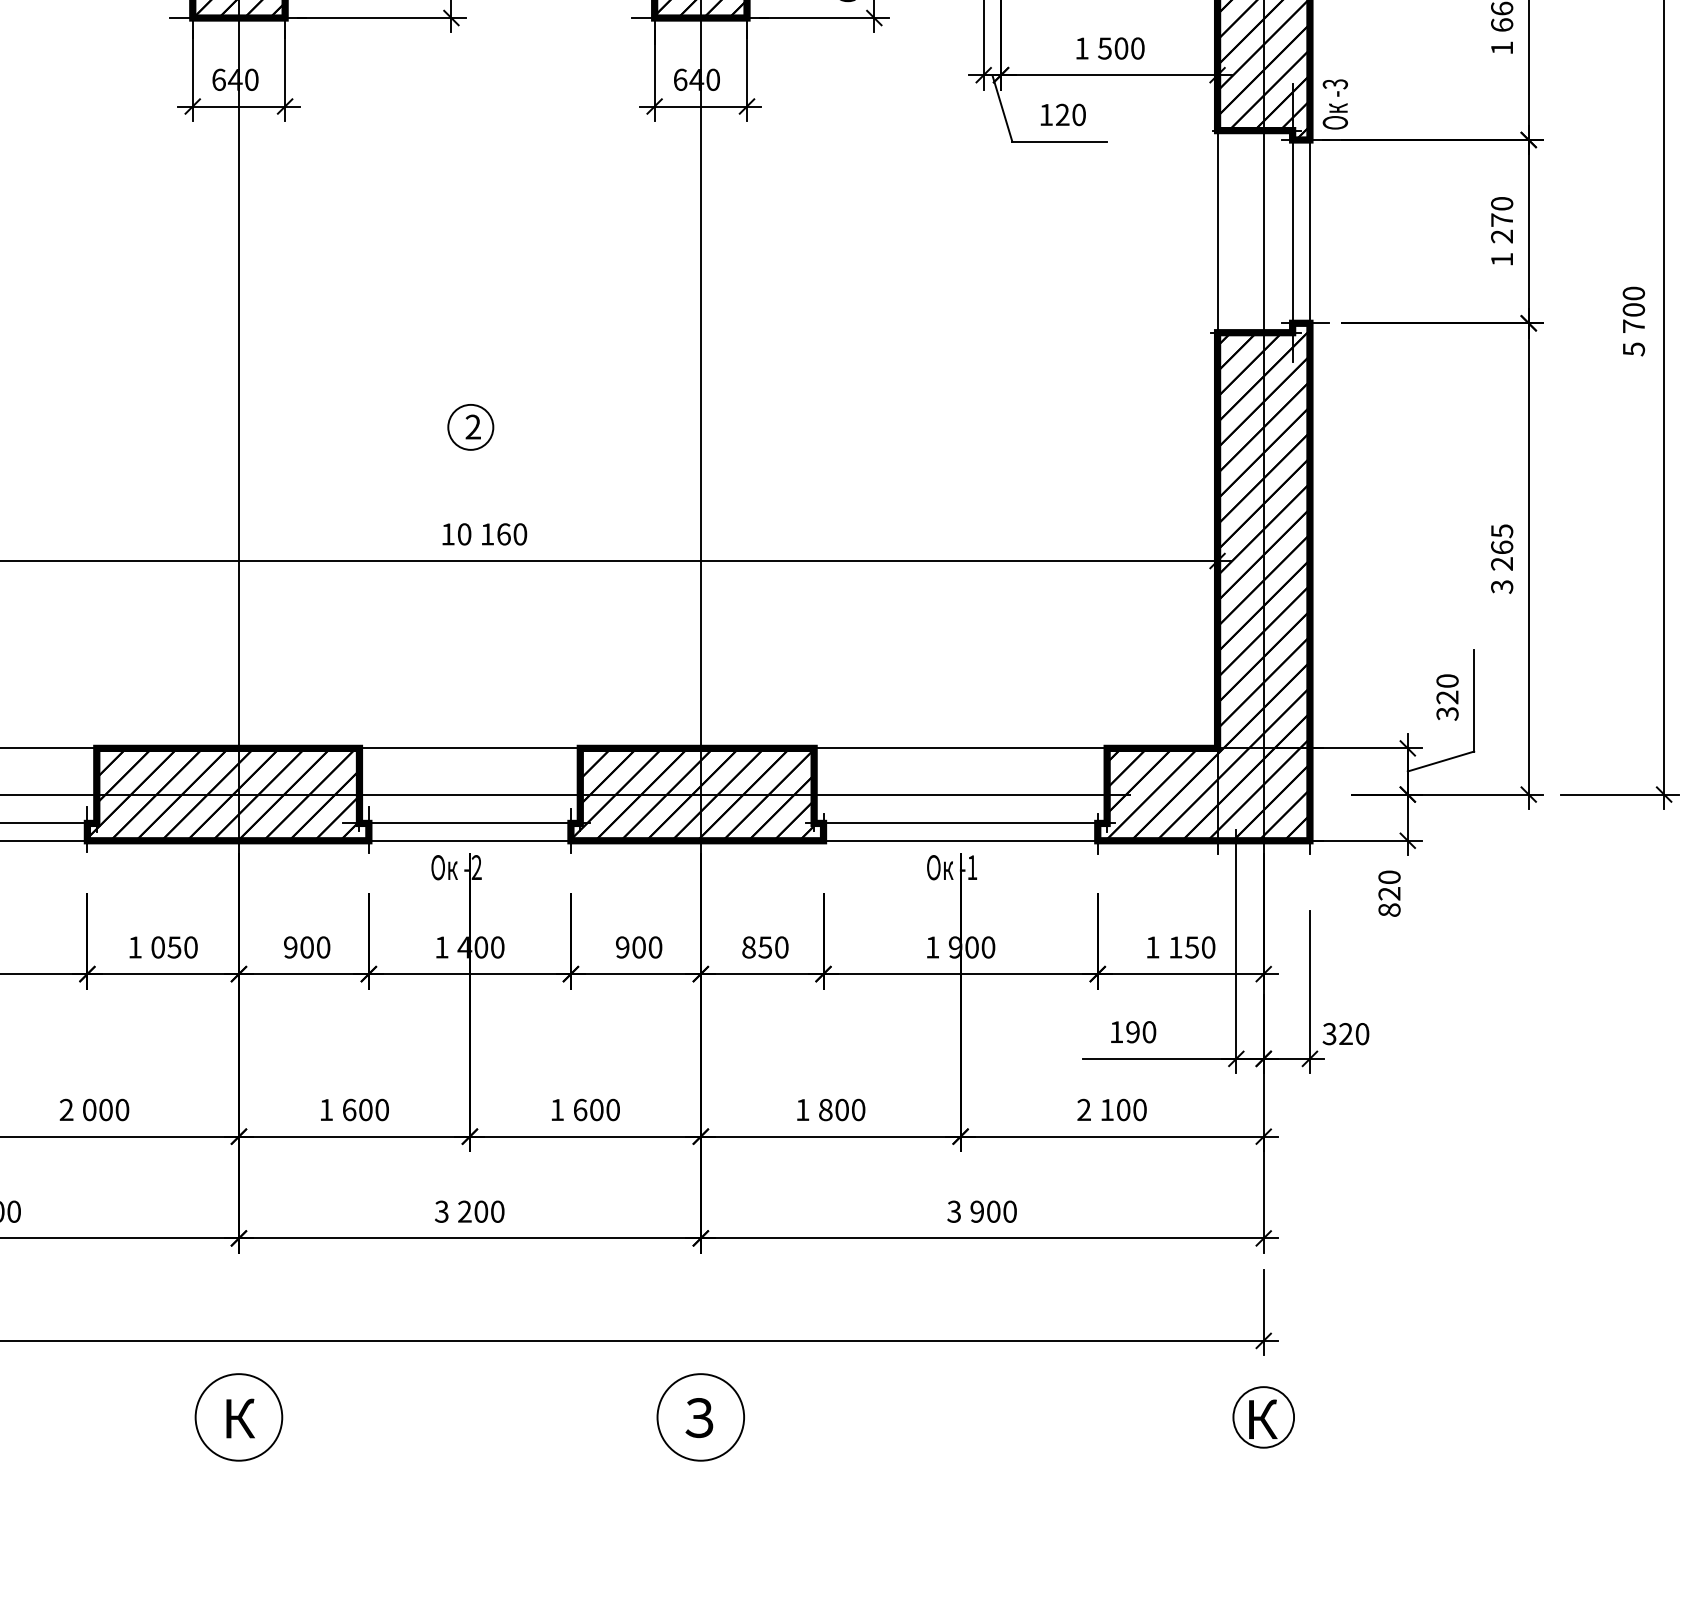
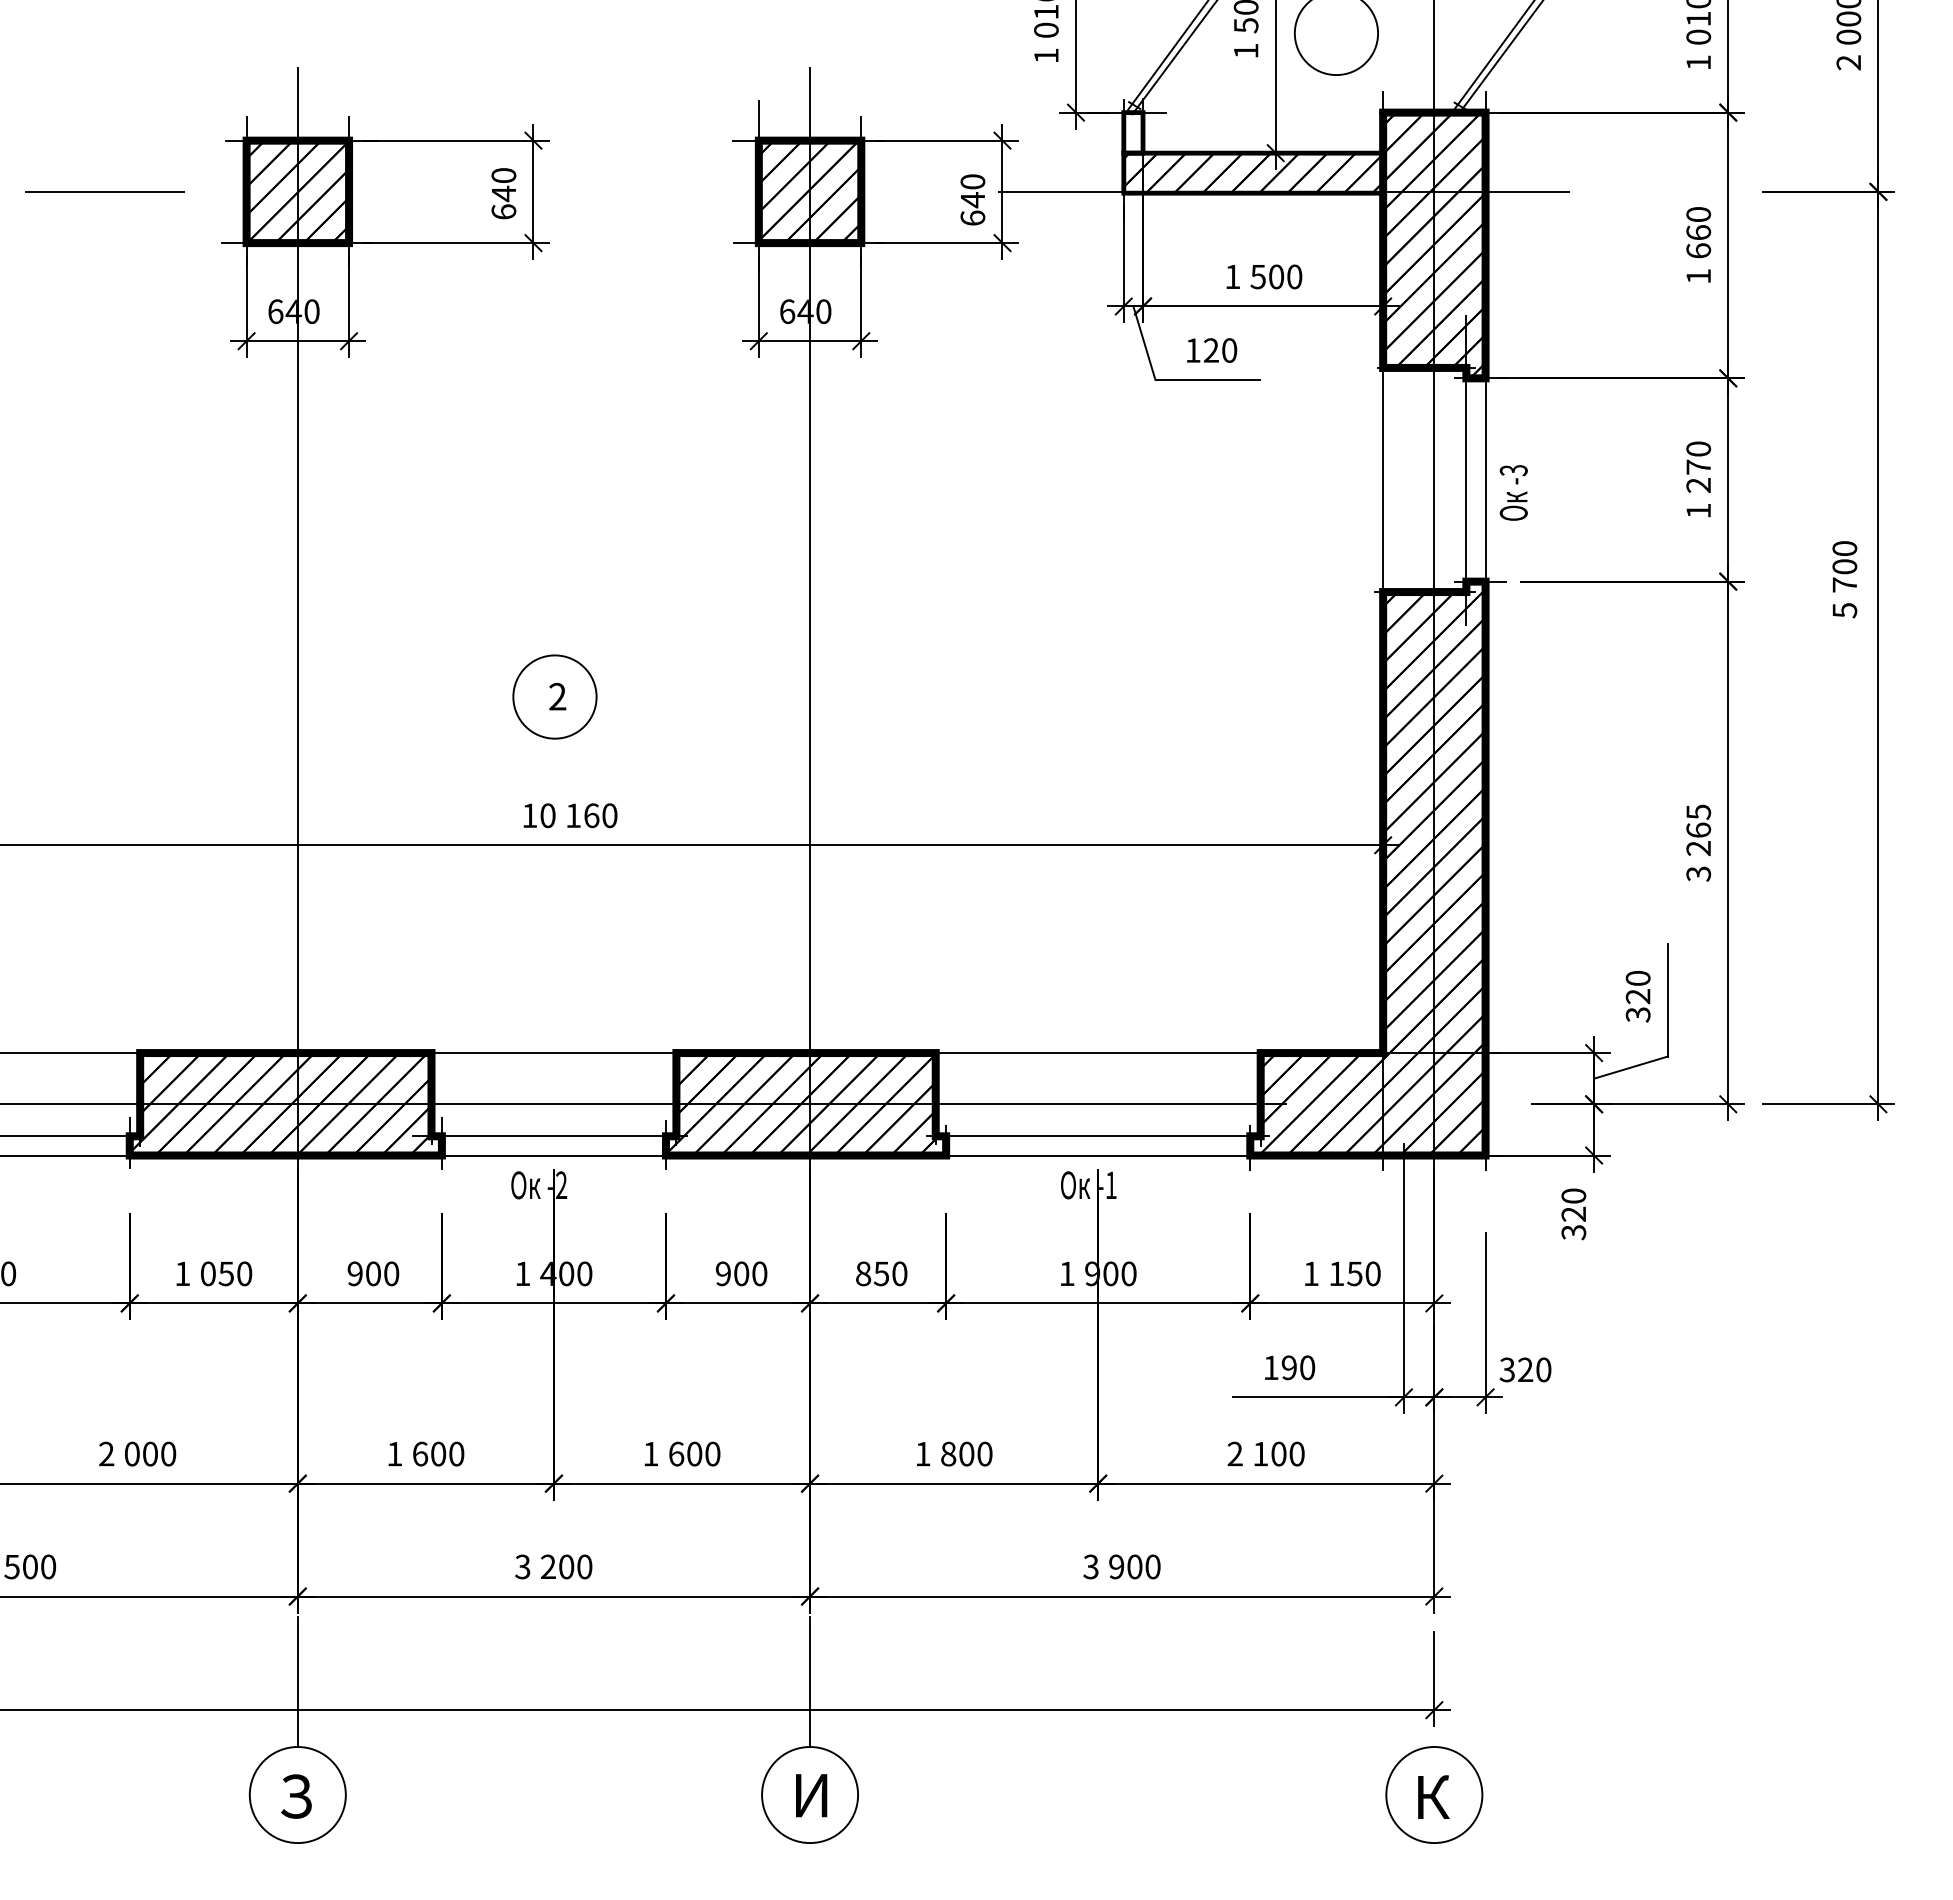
text: (1335, 104) -> (1513, 492), moved
circle: (470, 426) -> (554, 696), size x1.67
text: (1389, 910) -> (1573, 1232), 820 -> 320
line: (238, 1315) -> (297, 1682), added
line: (701, 1315) -> (810, 1682), added
text: (701, 1417) -> (810, 1795), З -> И
circle: (1263, 1417) -> (1434, 1795), size x1.43
text: (239, 1418) -> (298, 1796), К -> З

